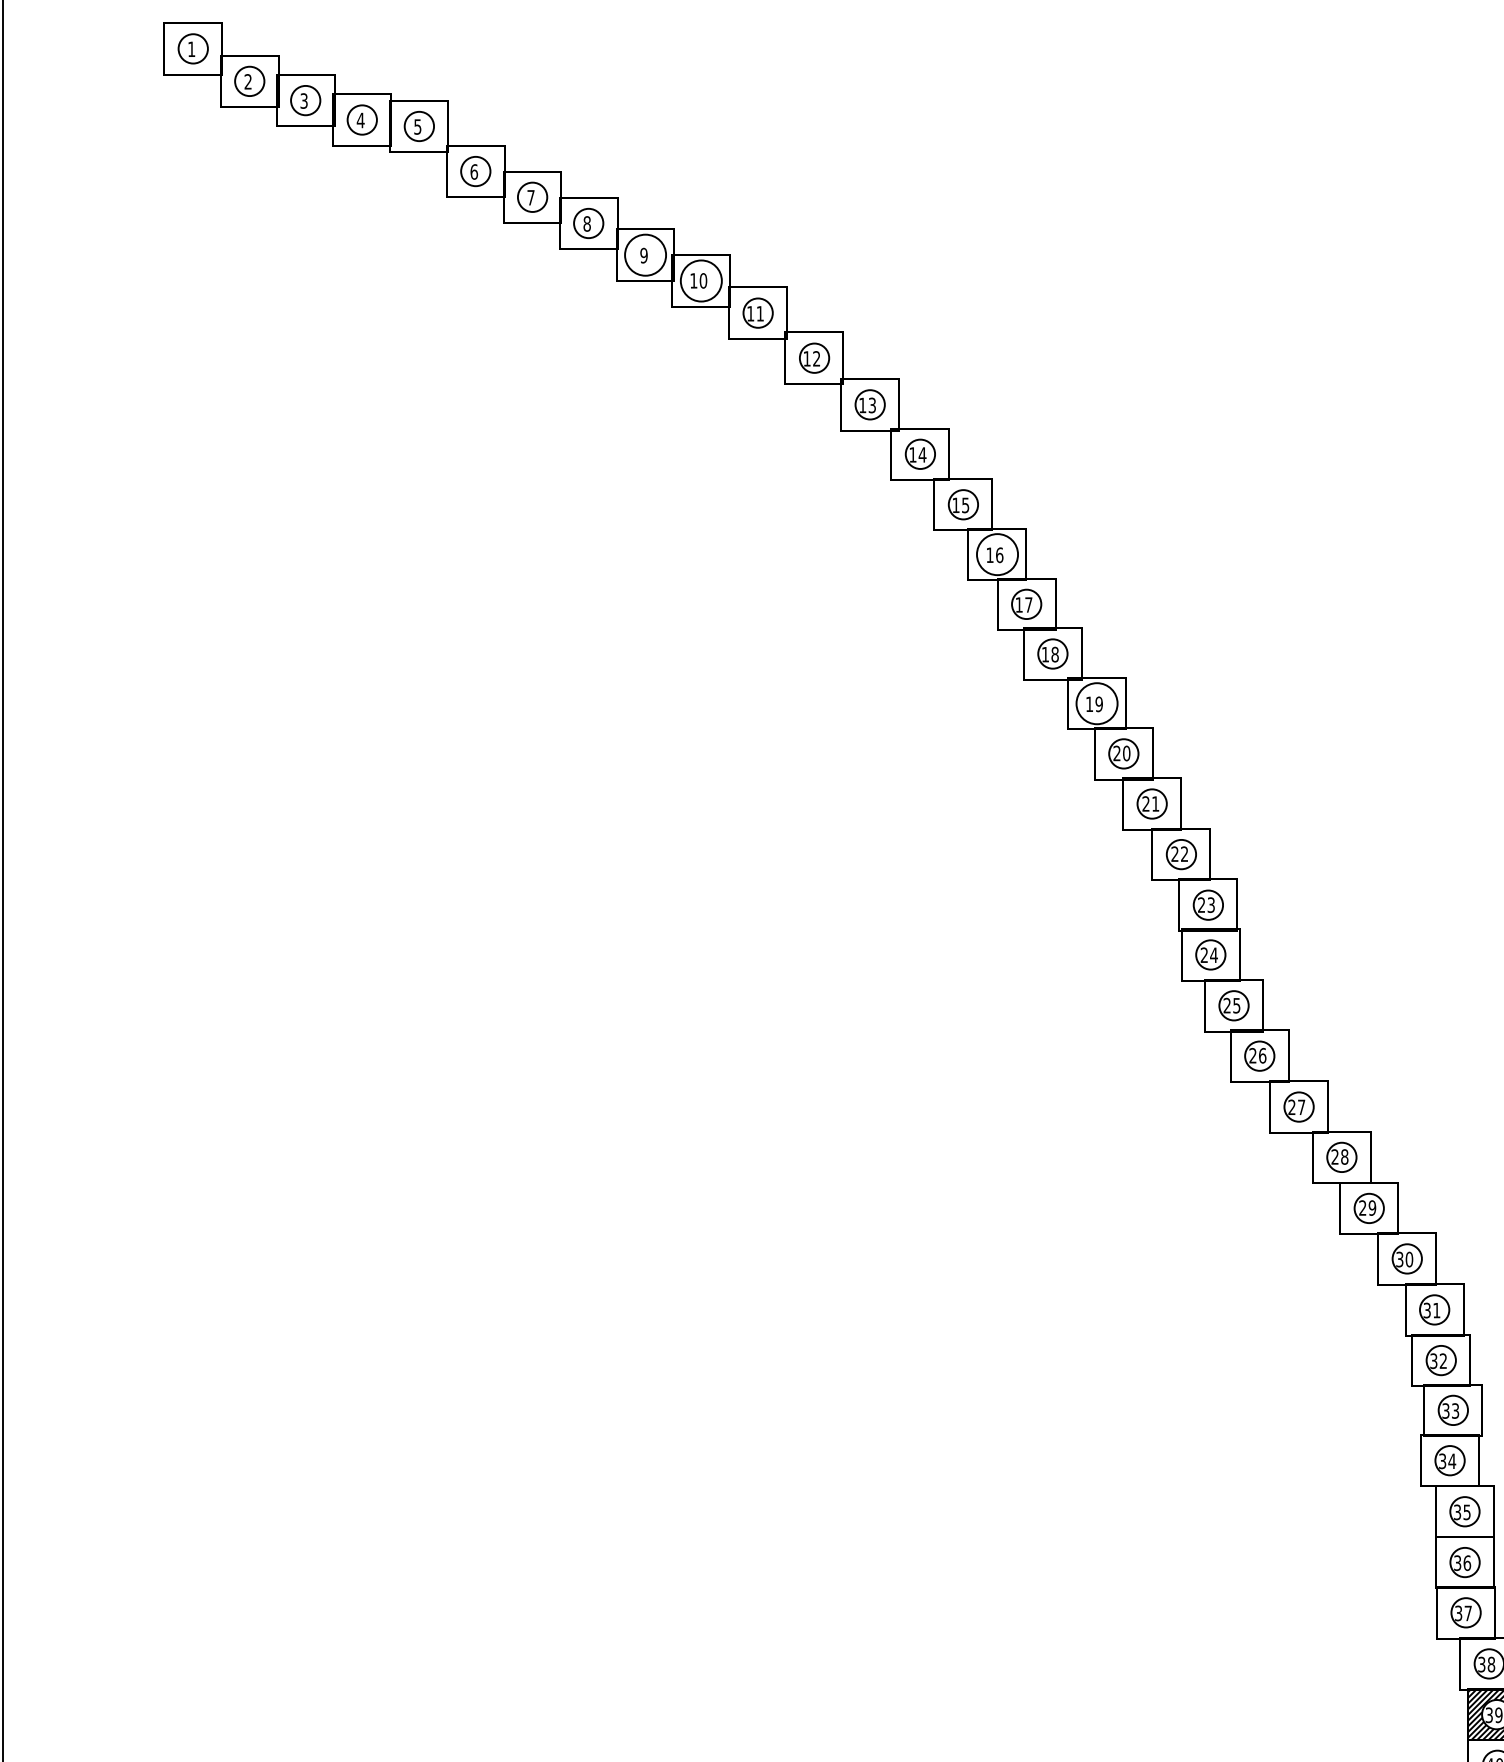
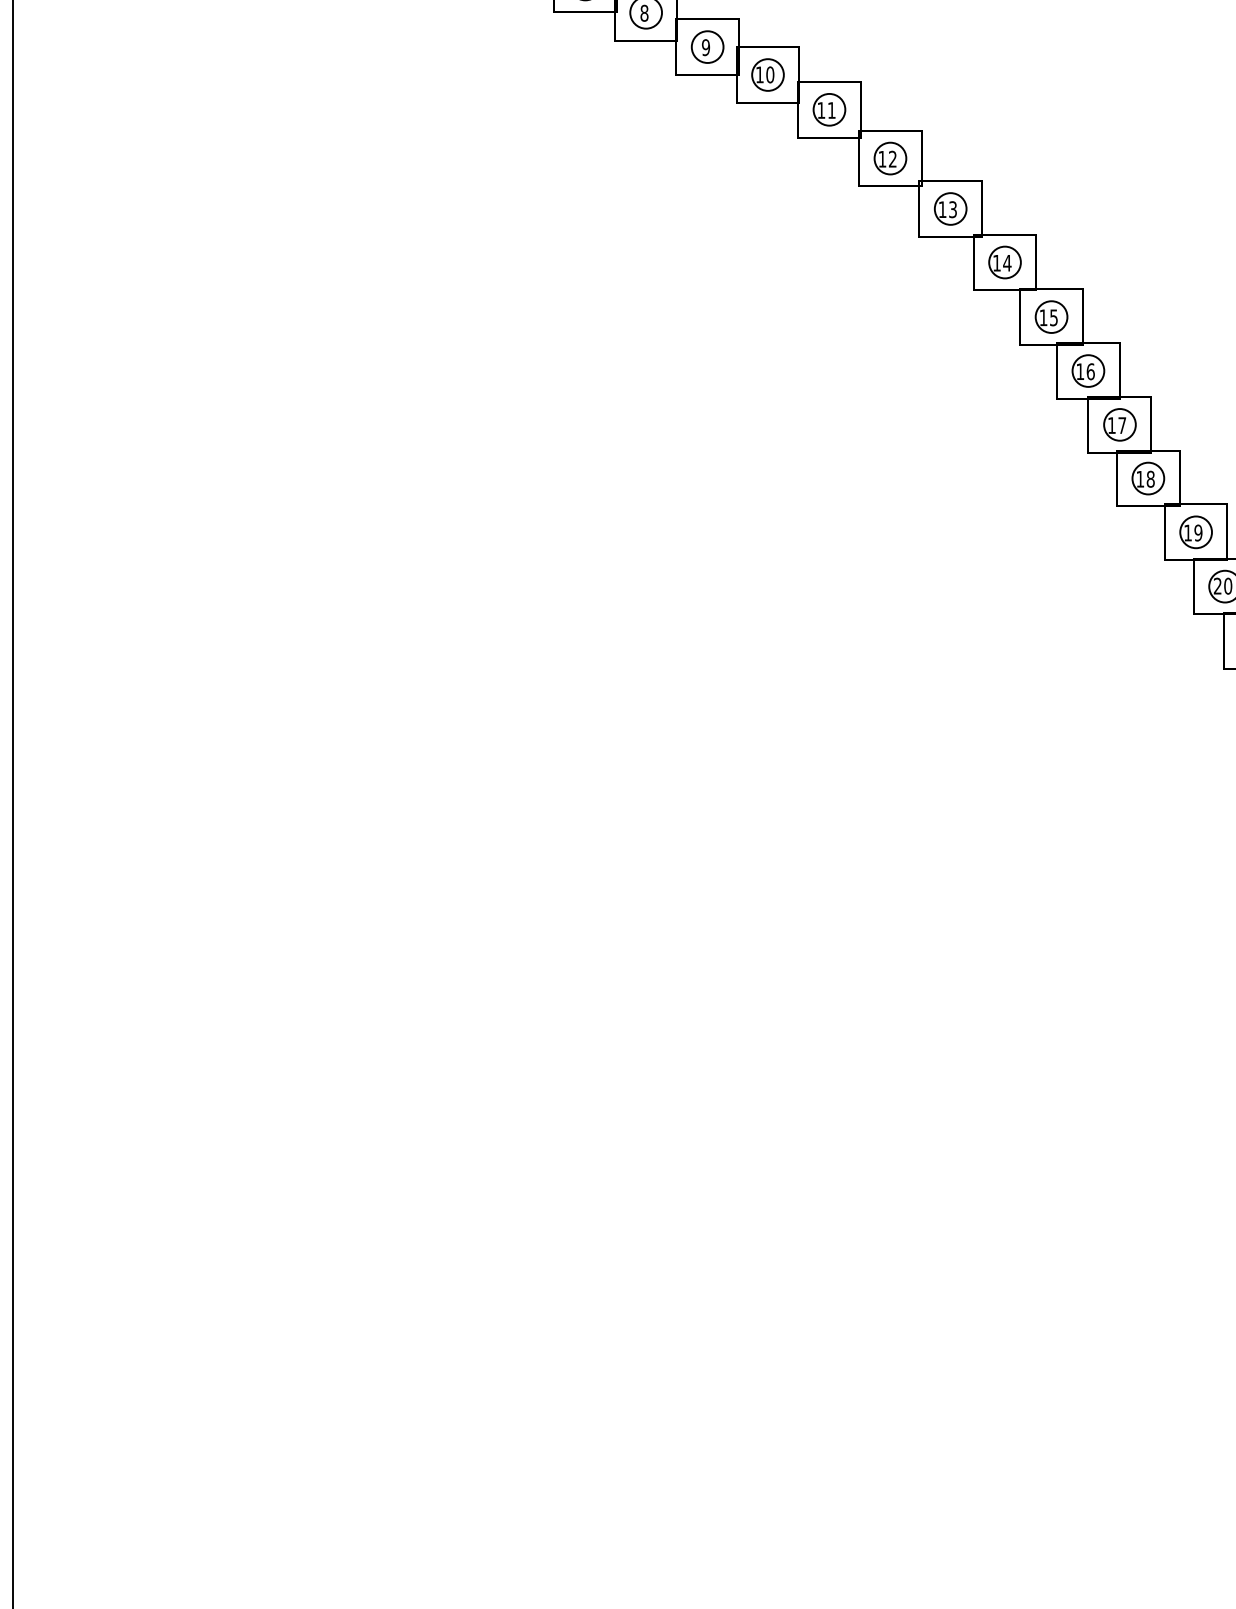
circle: (645, 254) -> (707, 46), size x0.71
circle: (701, 280) -> (768, 74), size x0.71
circle: (997, 554) -> (1088, 370), size x0.71
circle: (1096, 703) -> (1195, 532), size x0.71

